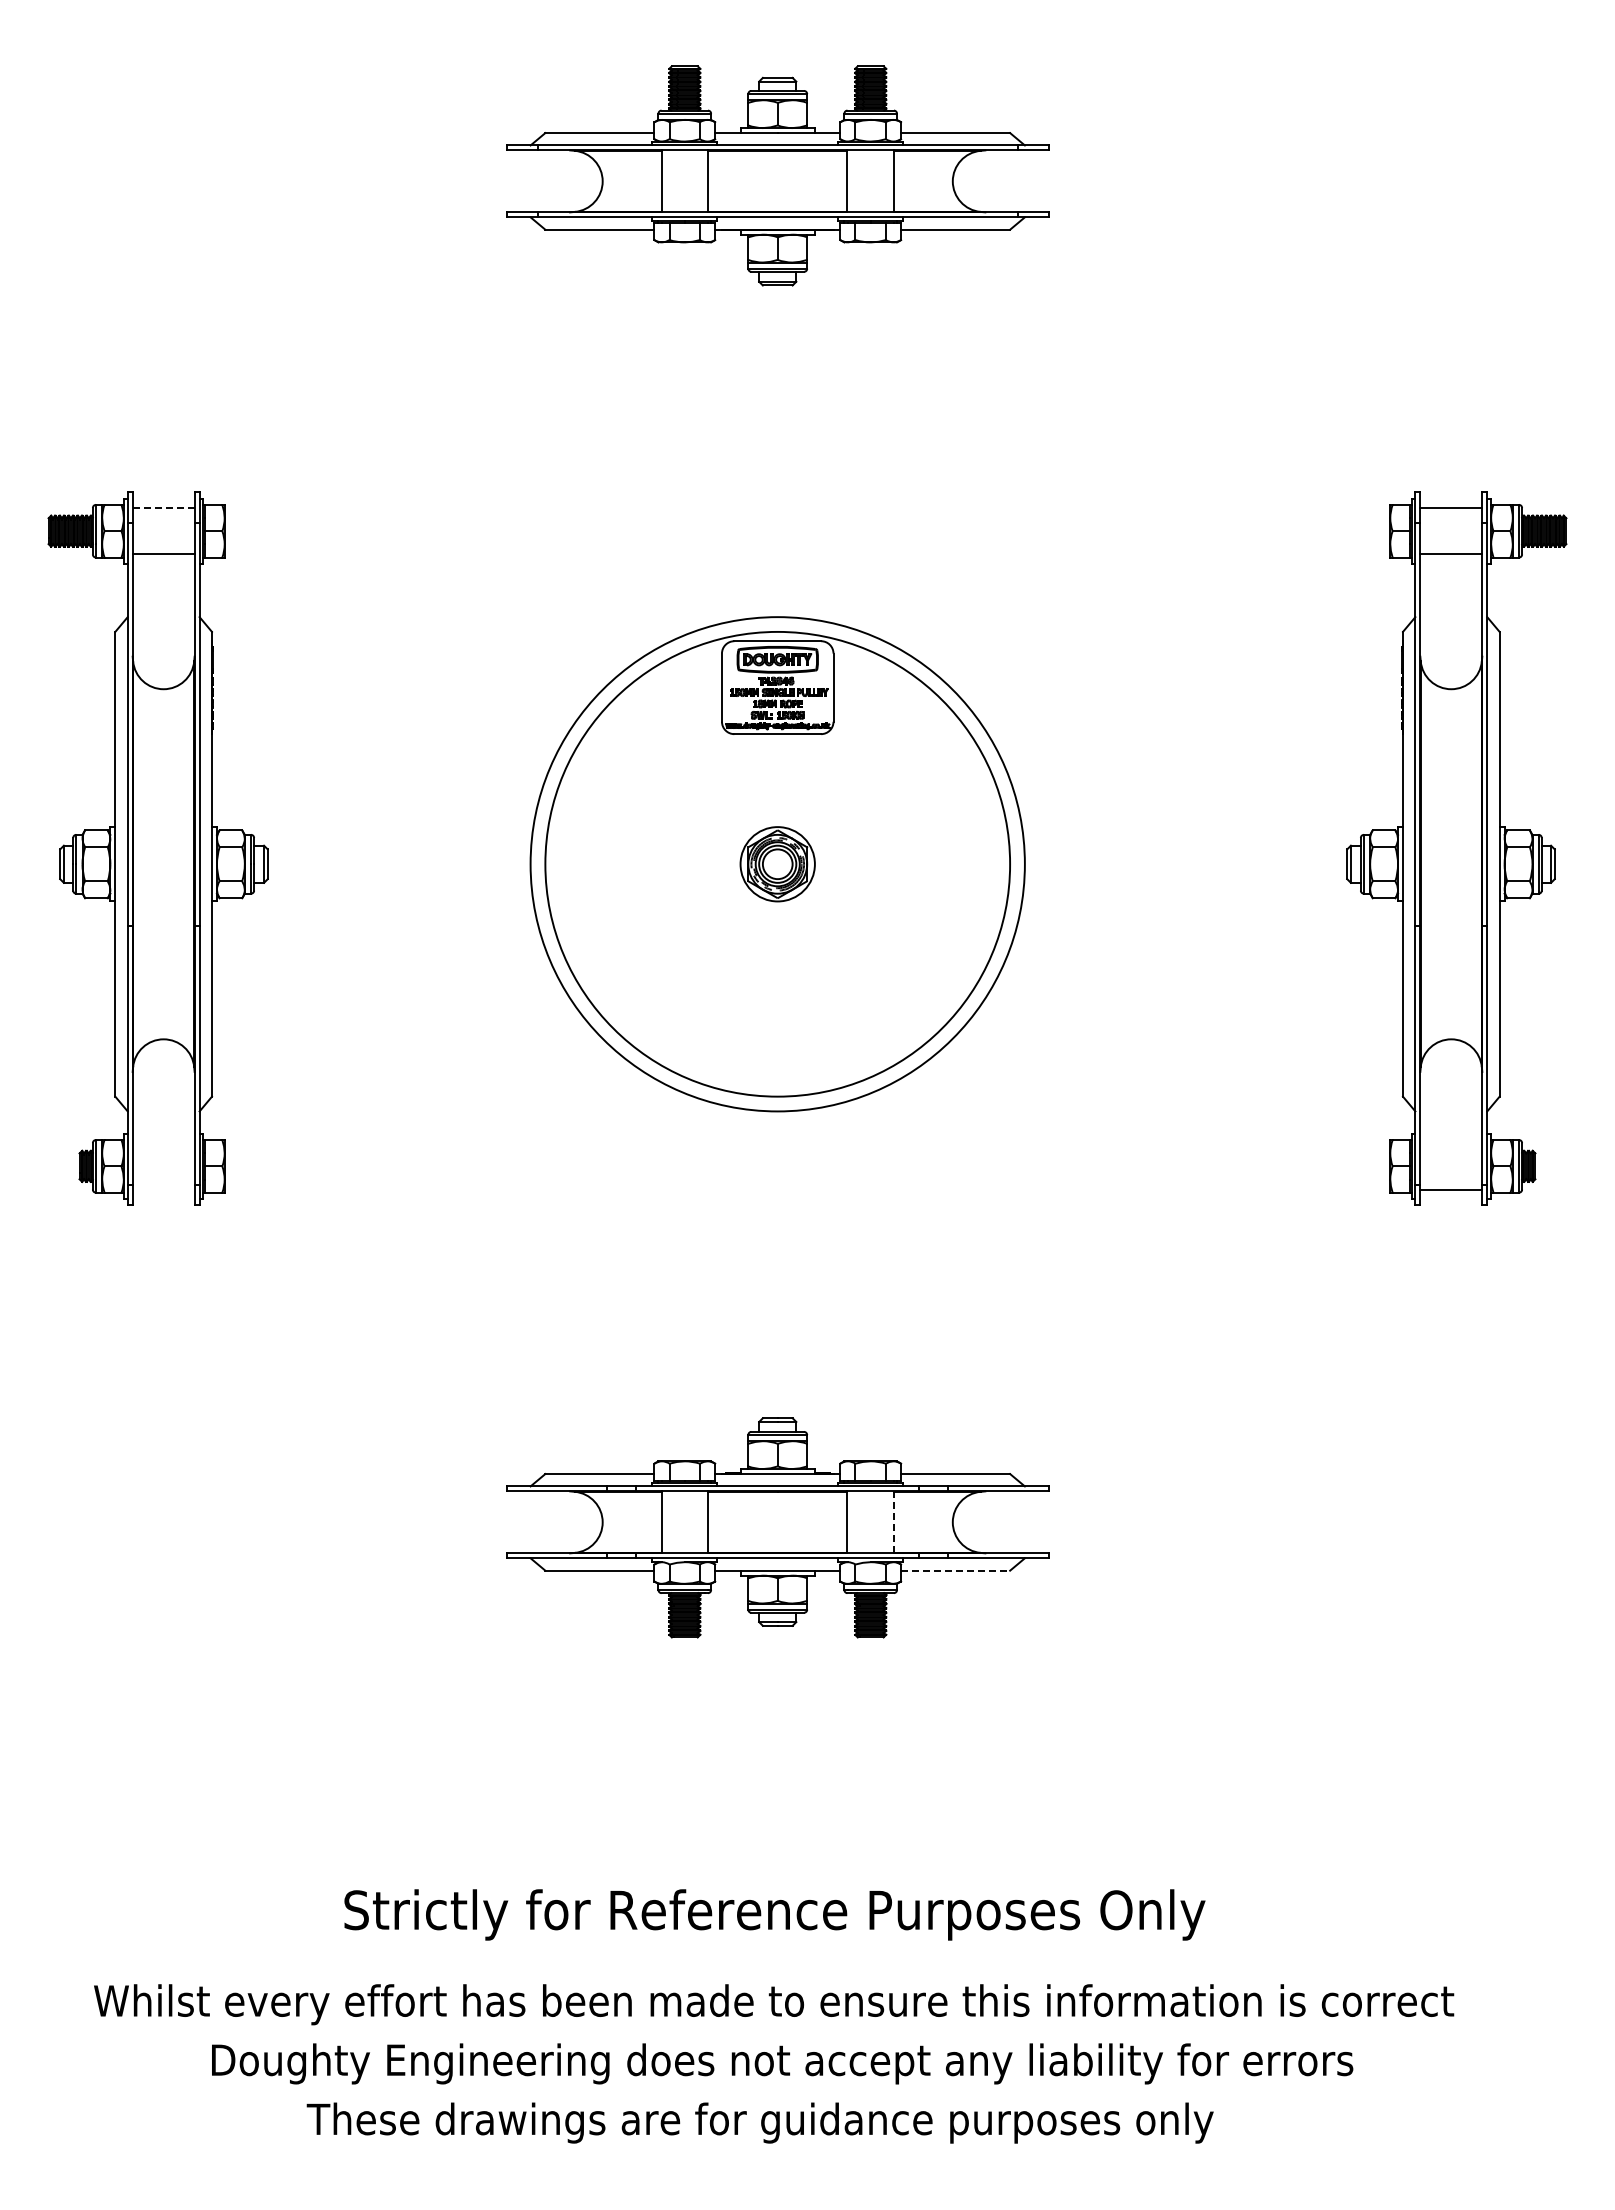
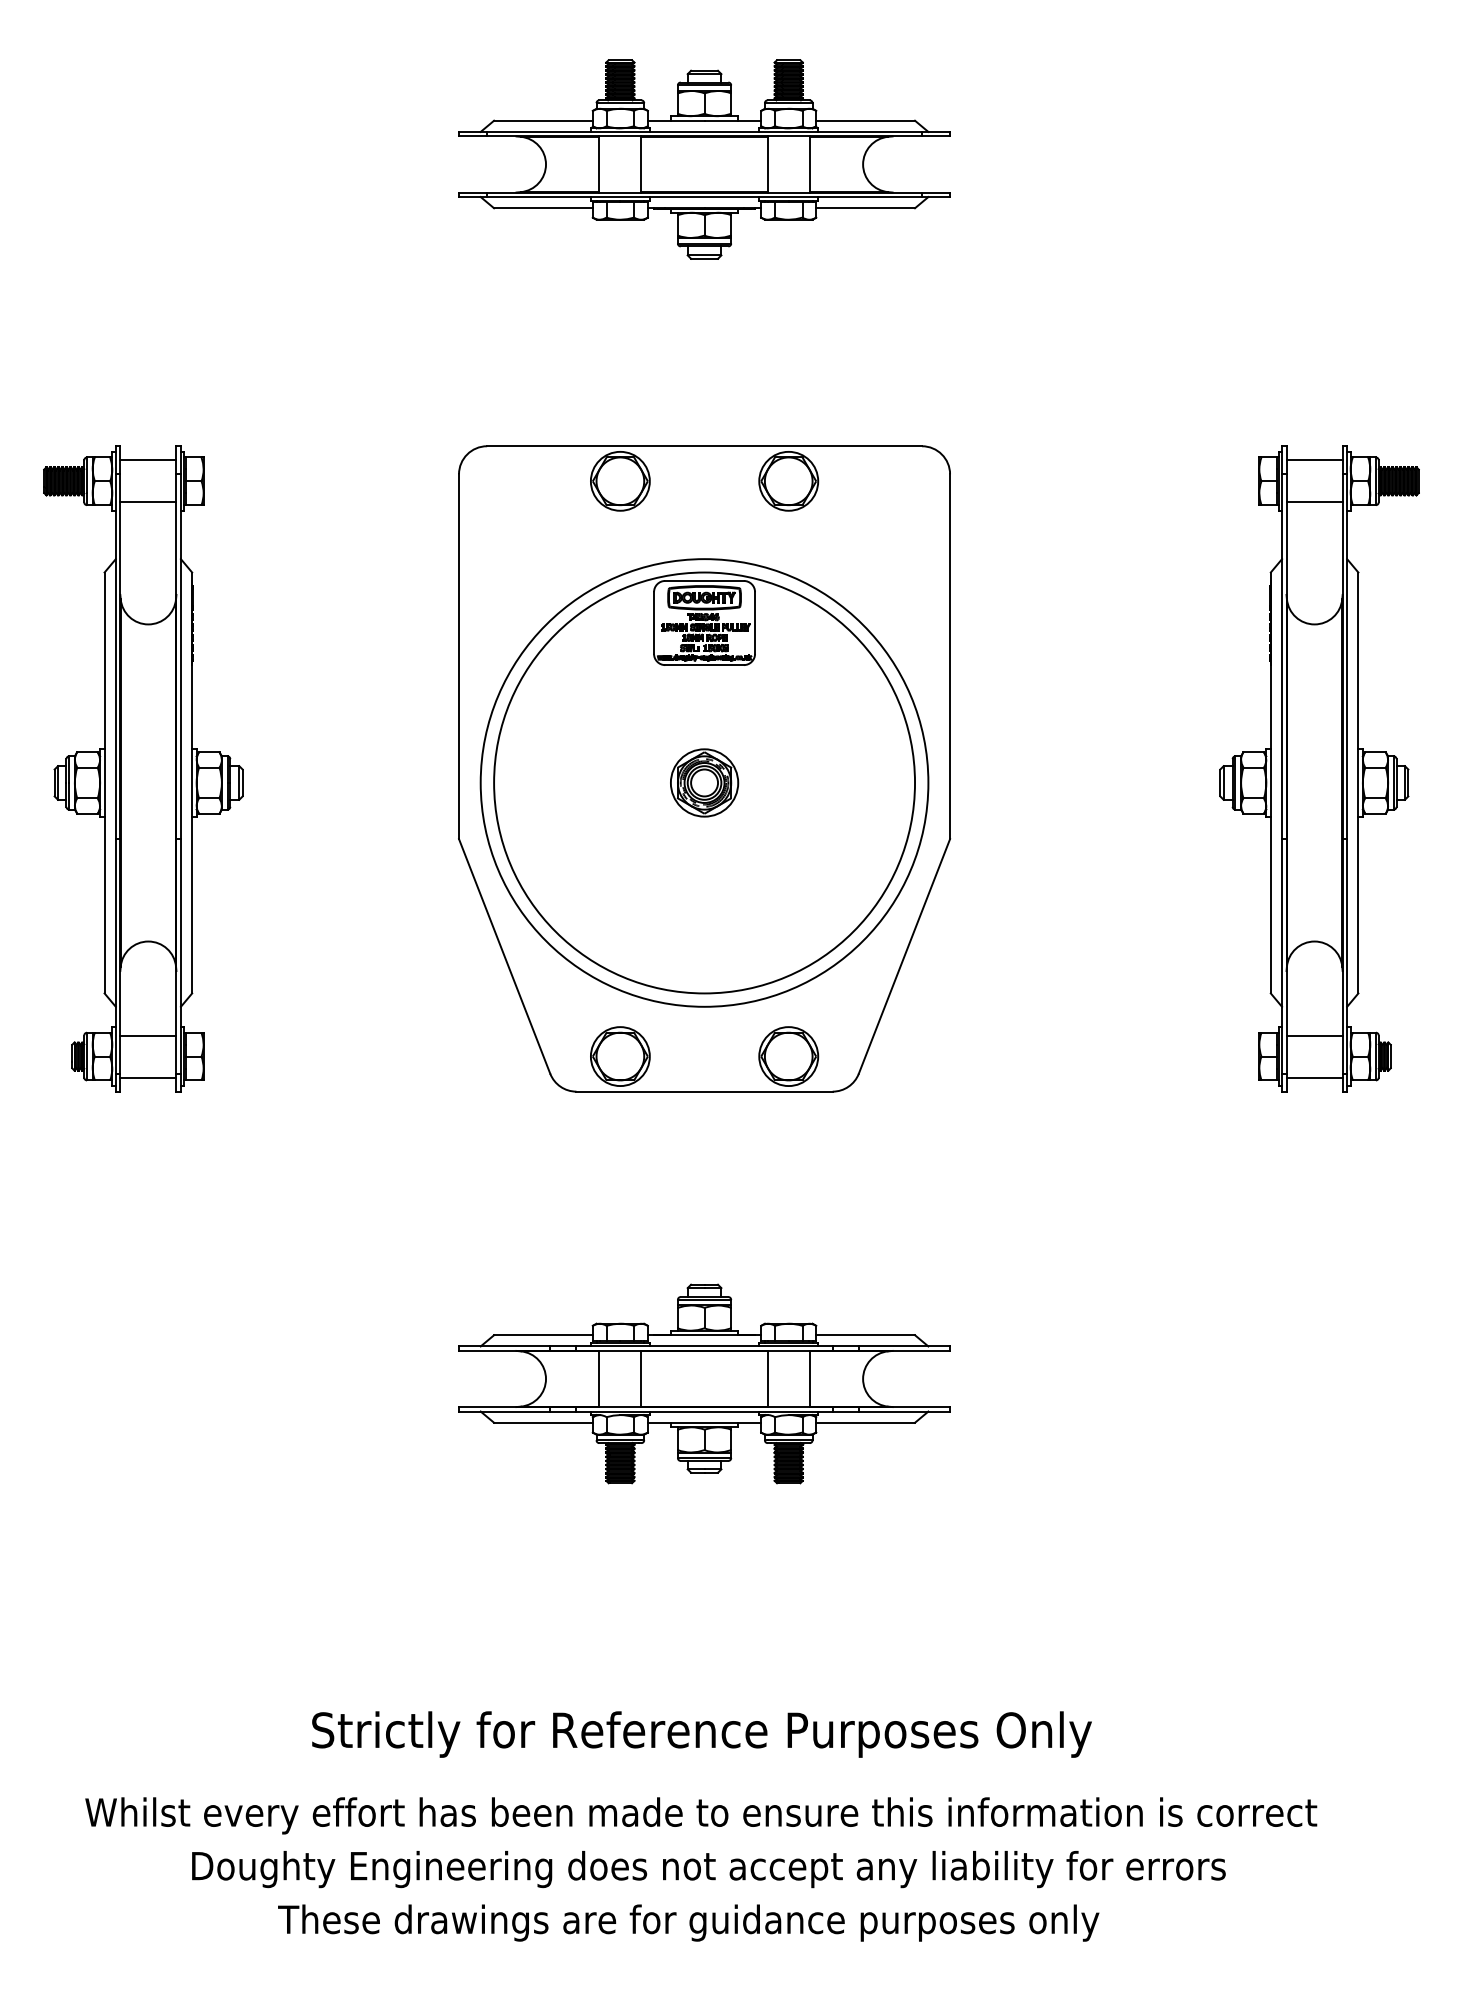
line: (163, 507) -> (148, 459), dashed -> solid
part: (777, 848) -> (704, 768), added
line: (163, 1143) -> (148, 1035), added
line: (1451, 1143) -> (1314, 1035), added
line: (163, 1189) -> (148, 1077), added
line: (893, 1522) -> (809, 1379), dashed -> solid
line: (955, 1570) -> (865, 1422), dashed -> solid

